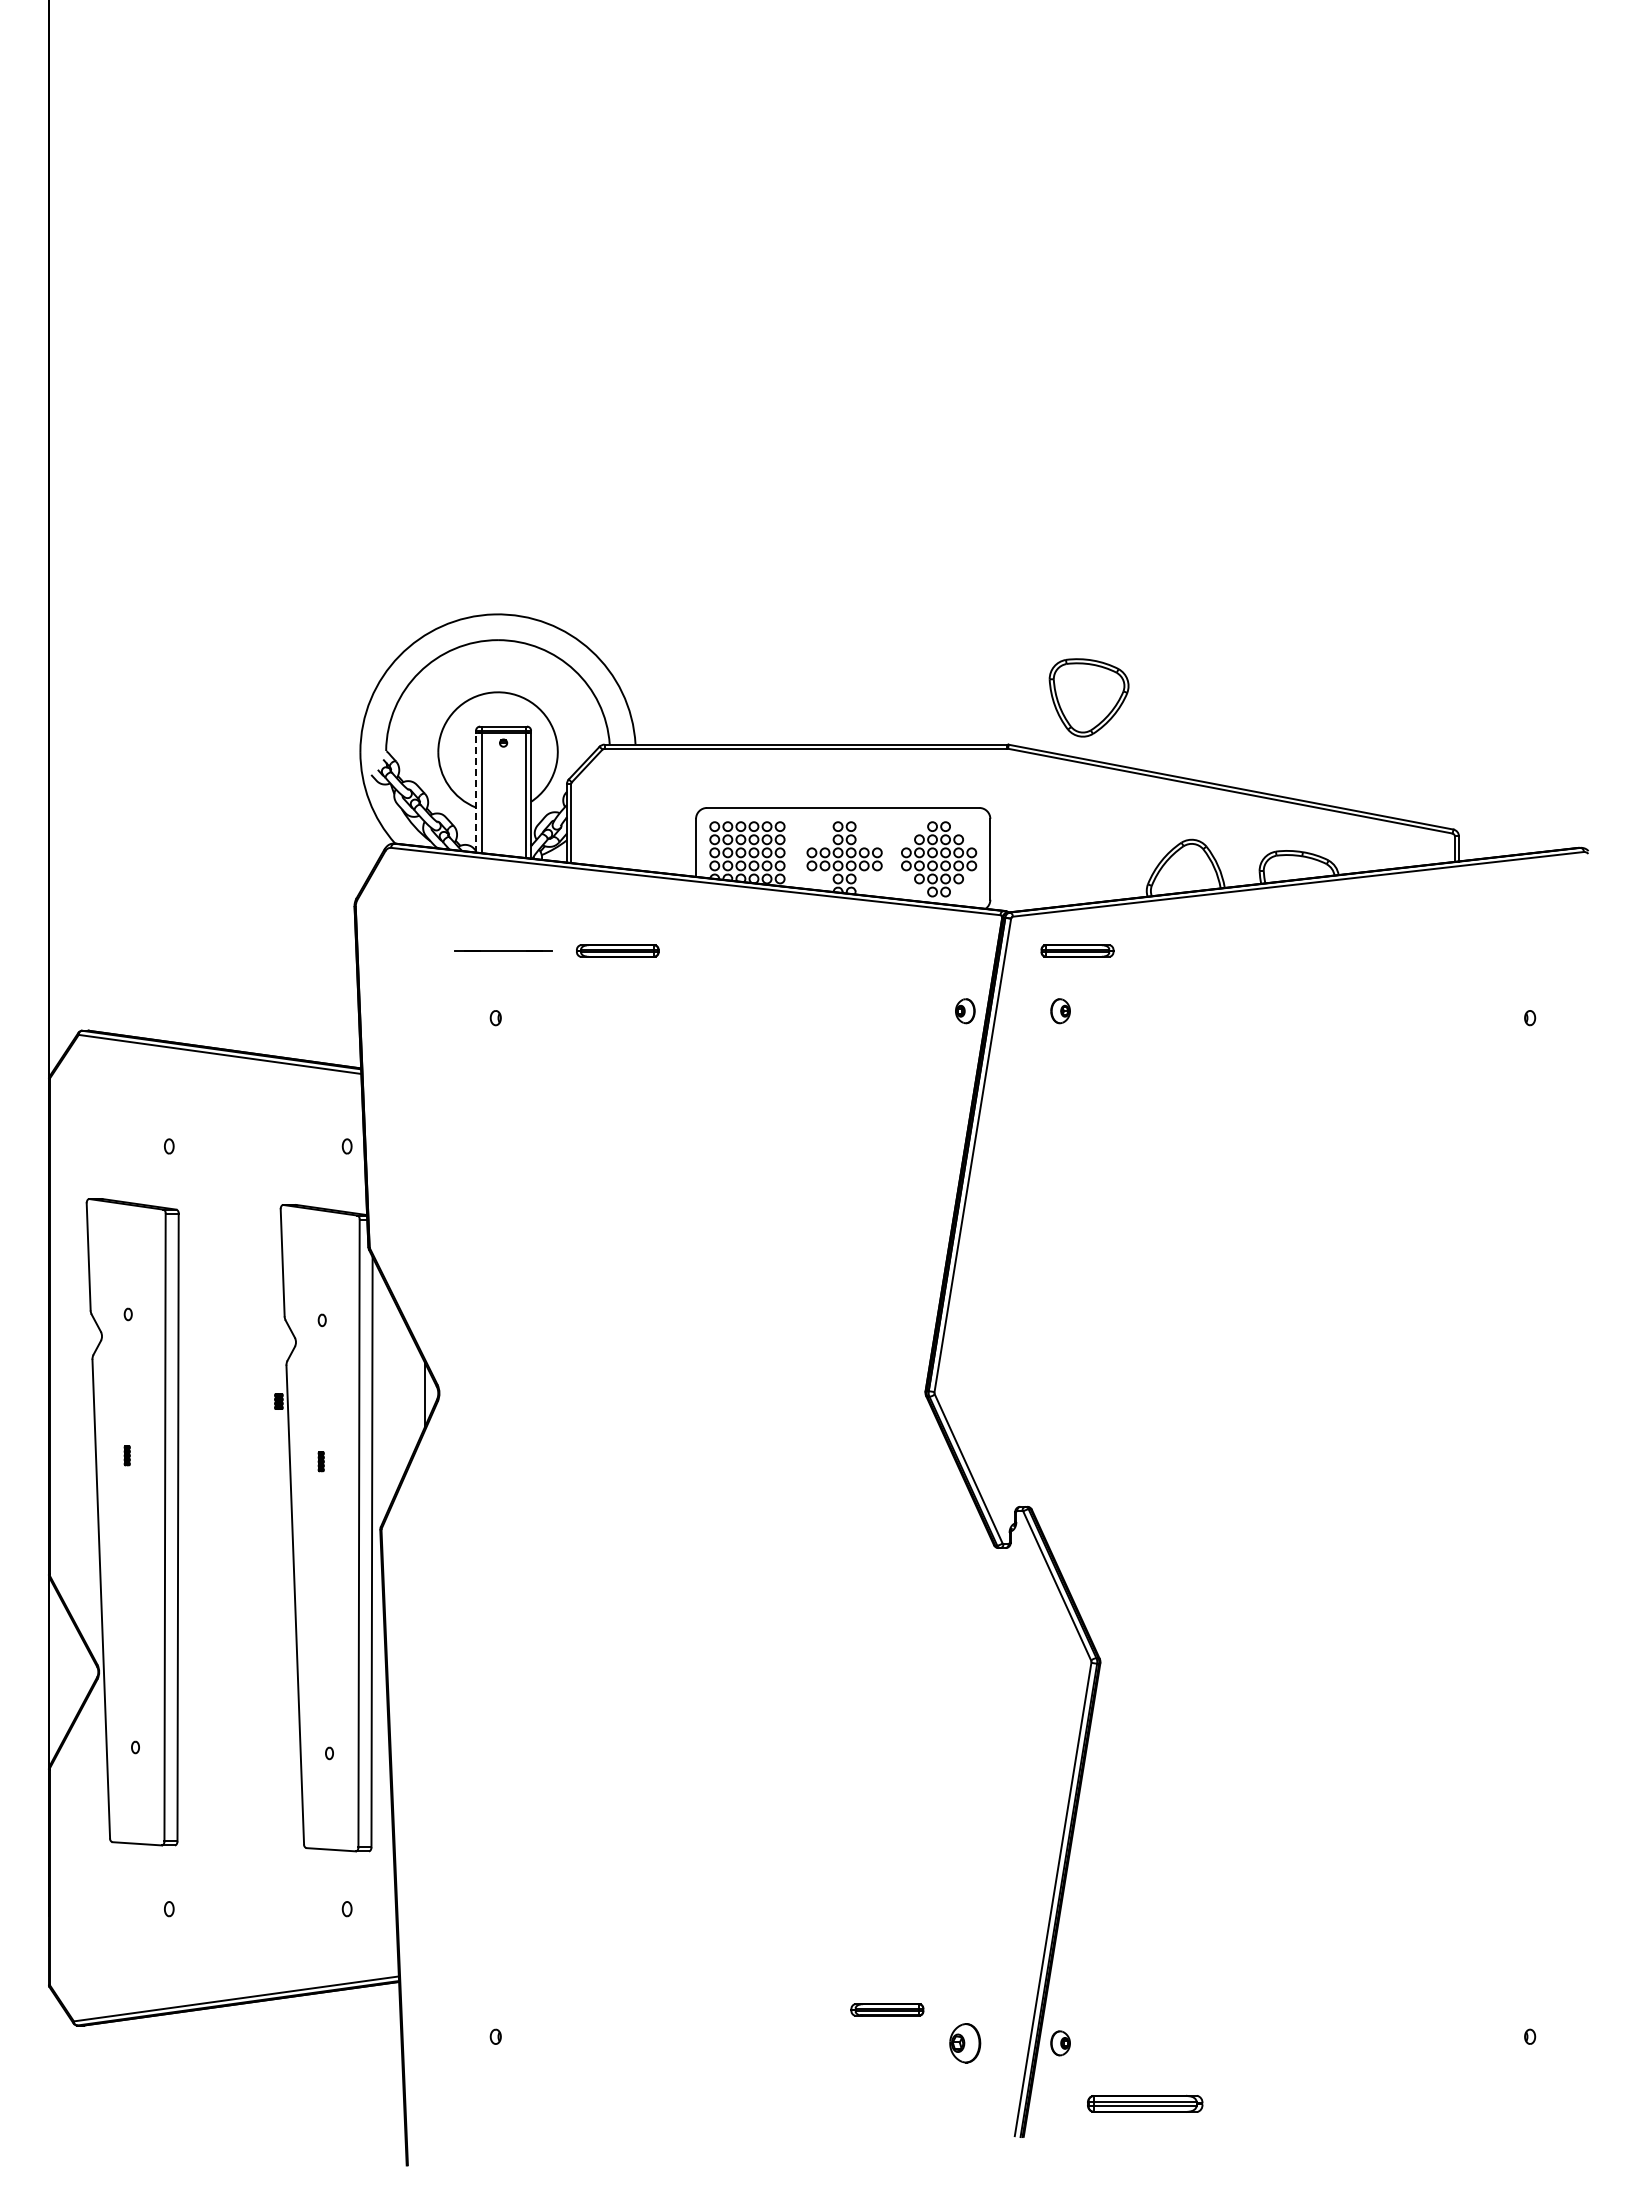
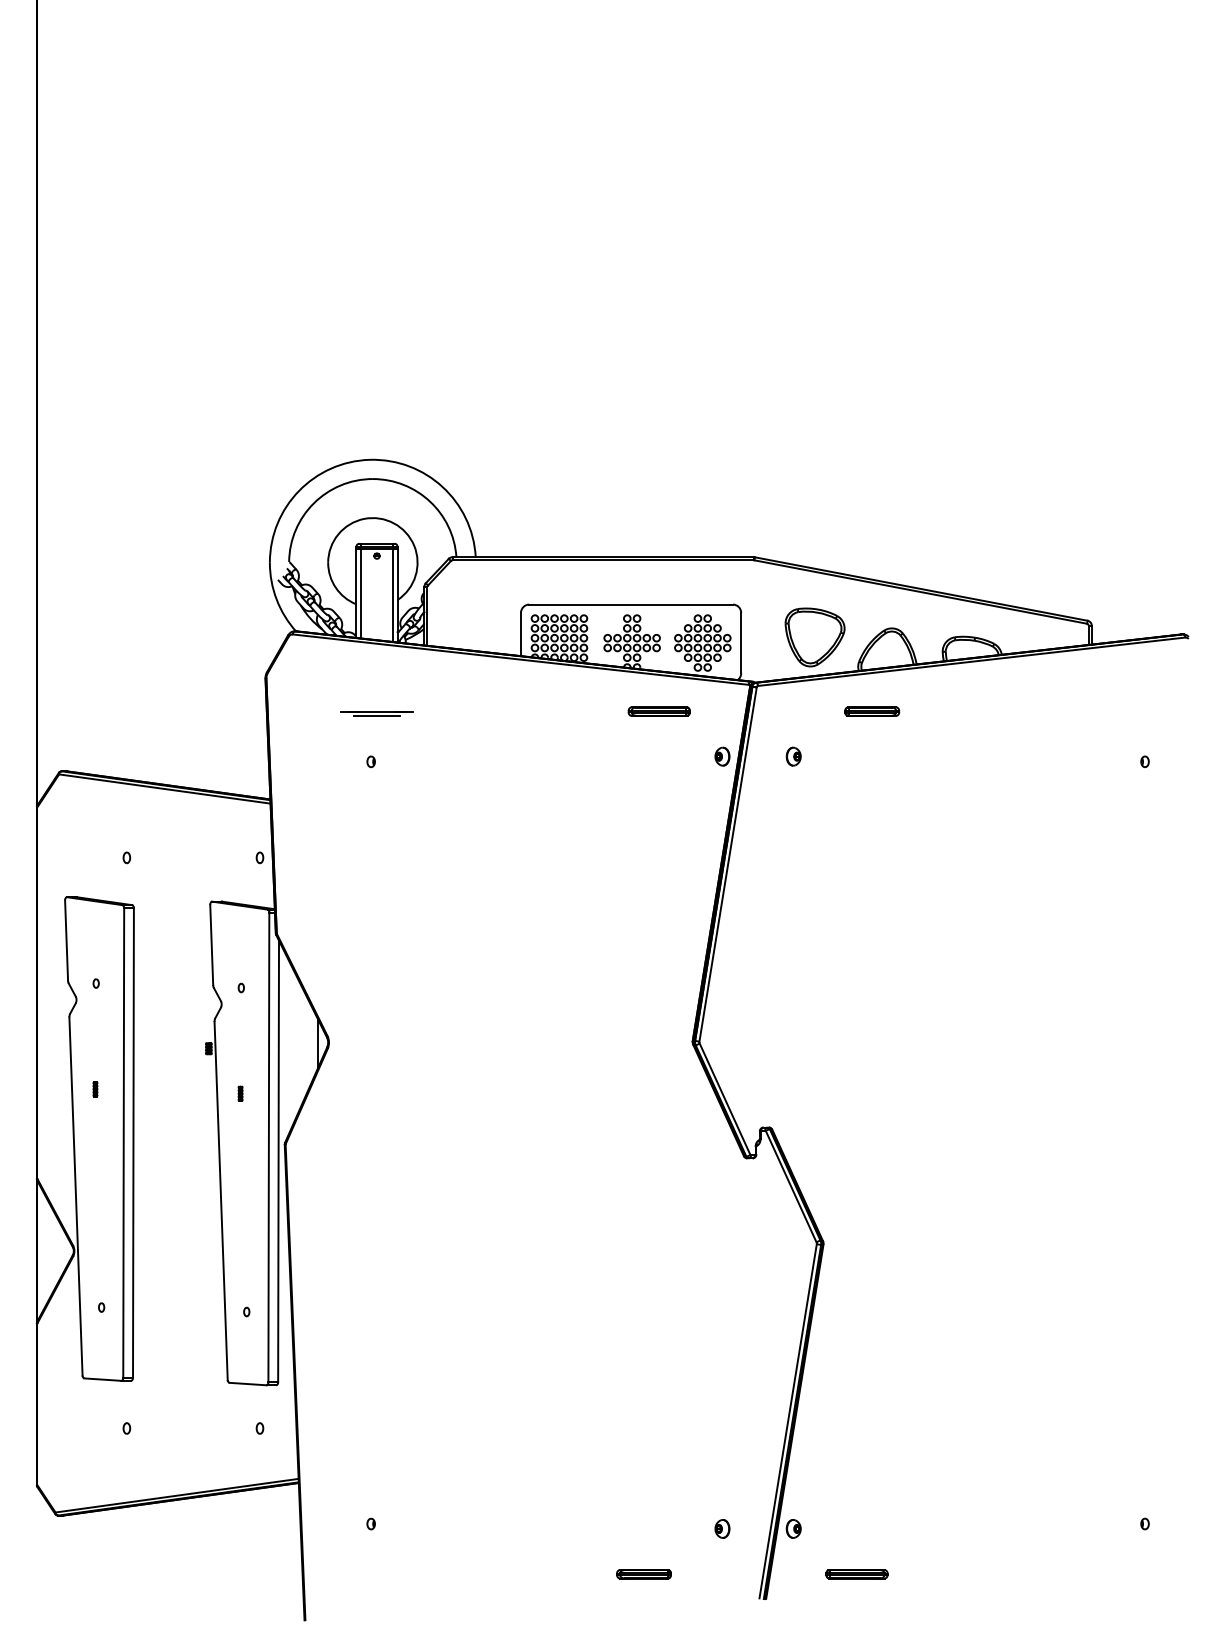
part: (1088, 697) -> (814, 637), moved
line: (476, 793) -> (356, 593), dashed -> solid
part: (617, 950) -> (659, 711), moved
part: (1077, 950) -> (872, 711), moved
line: (503, 956) -> (376, 715), added
part: (887, 2009) -> (644, 1573), moved
part: (965, 2043) -> (722, 1529), size x0.62
part: (1144, 2103) -> (856, 1573), size x0.71

